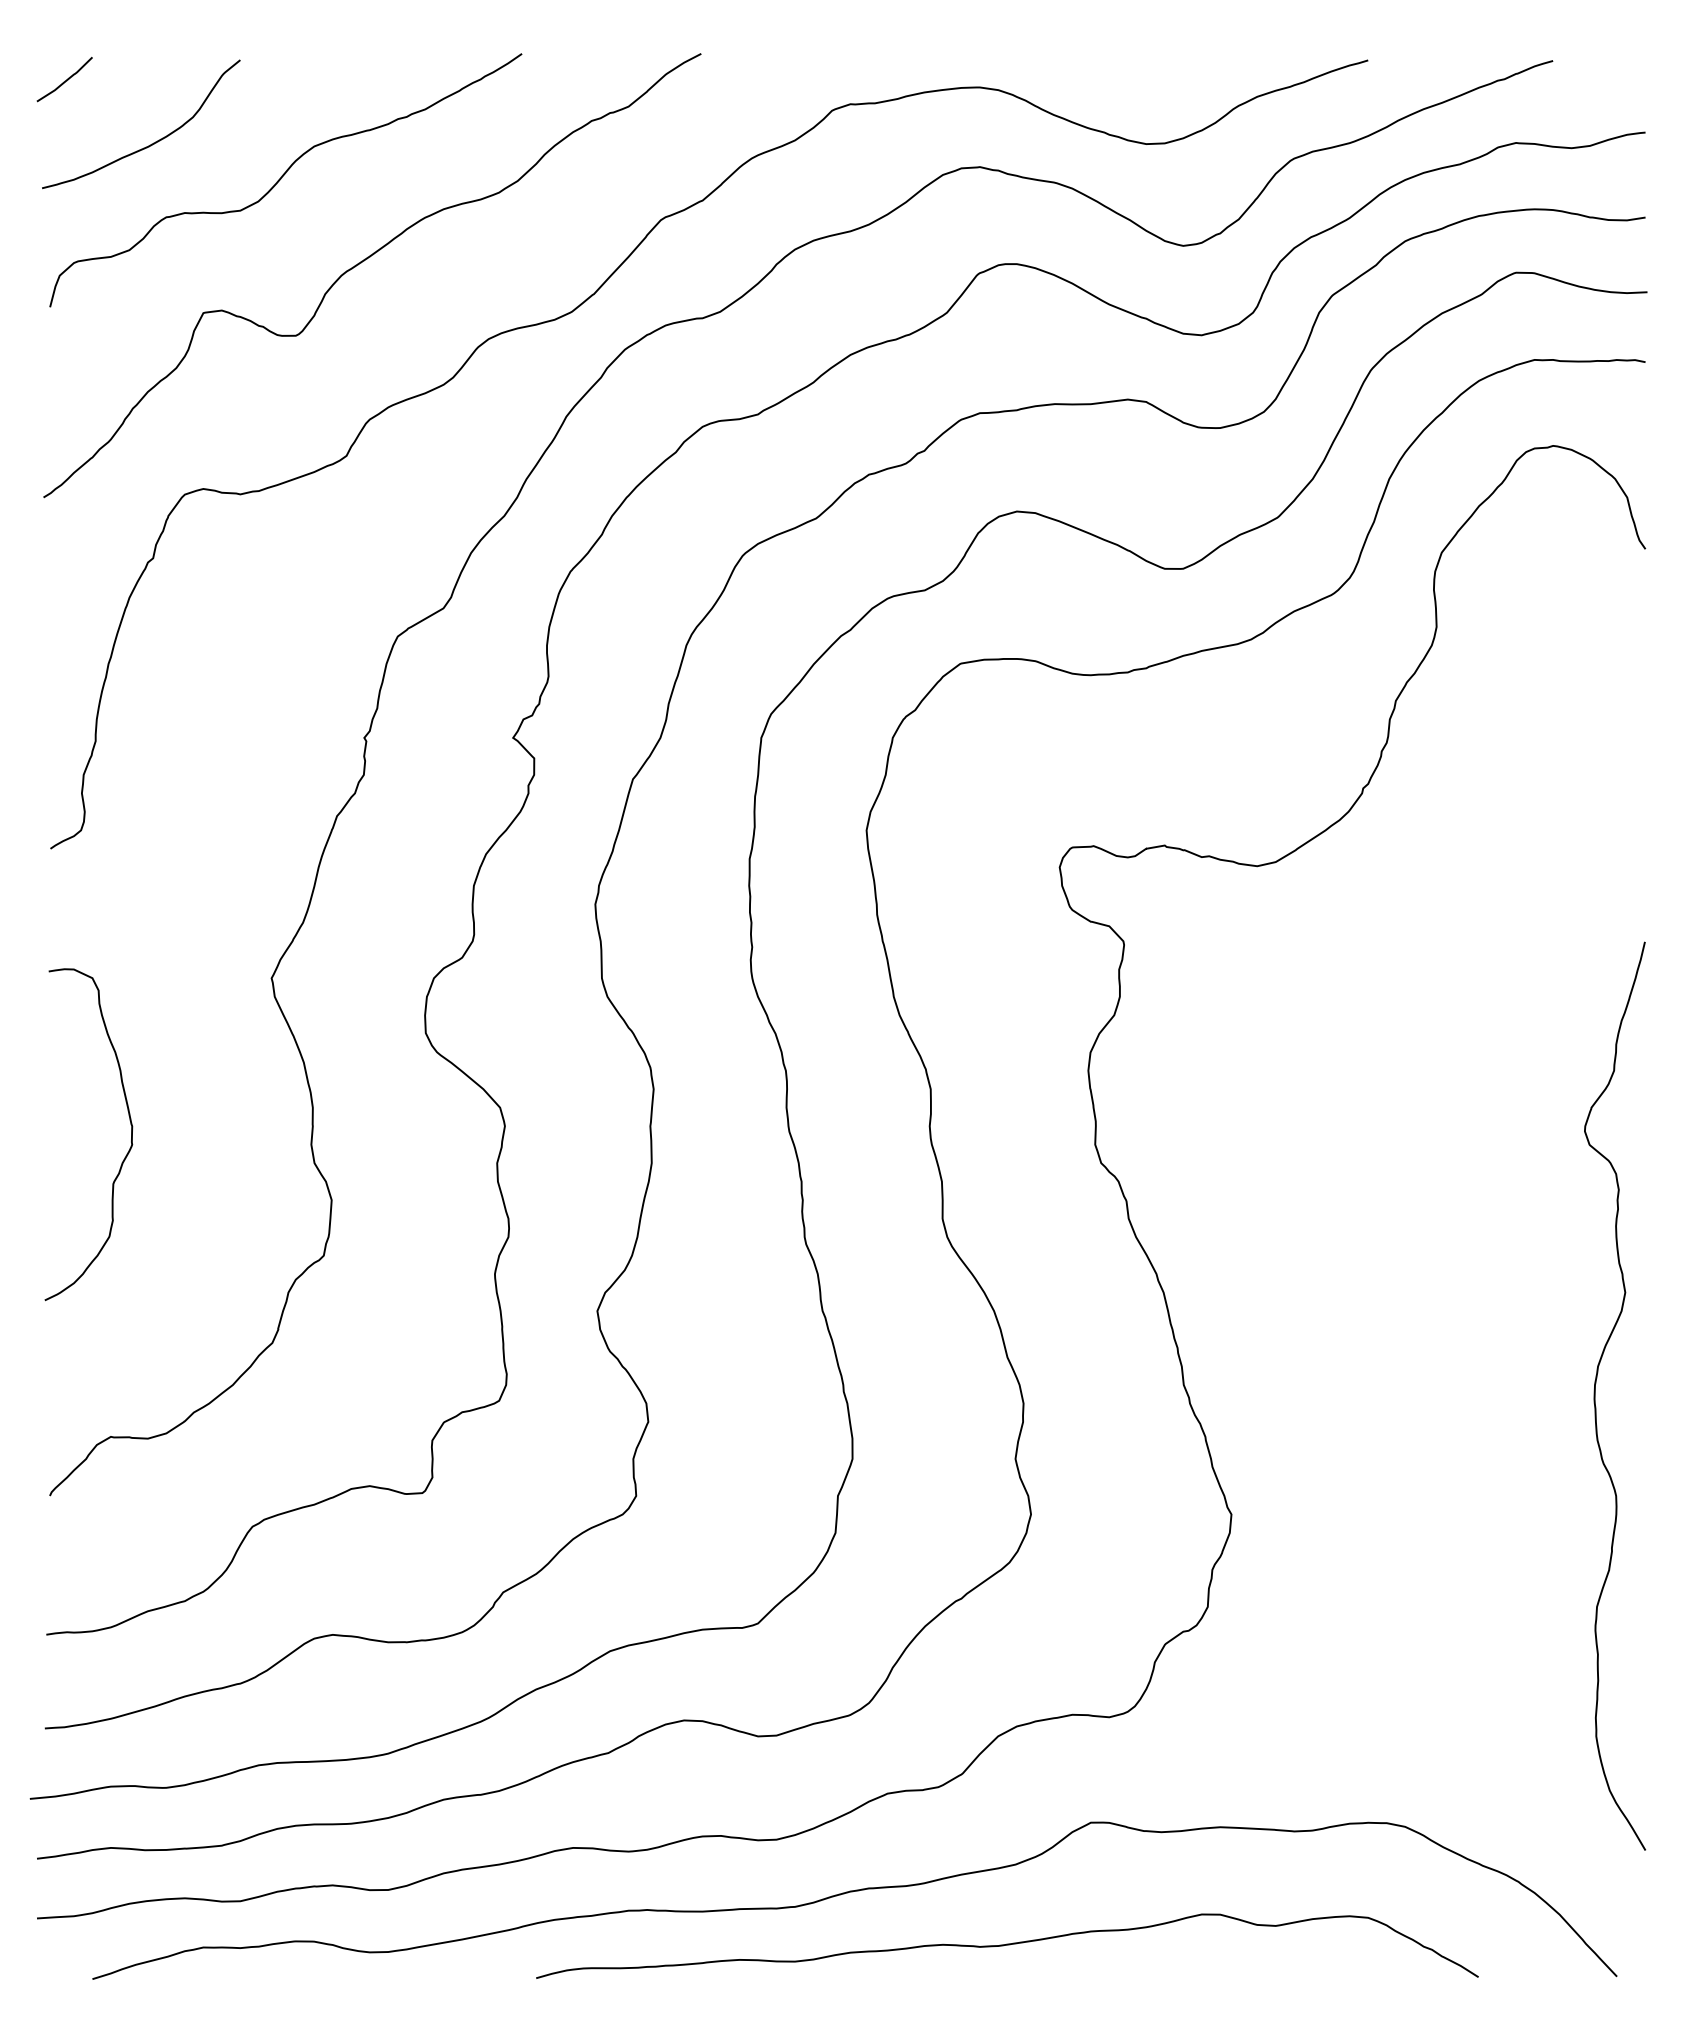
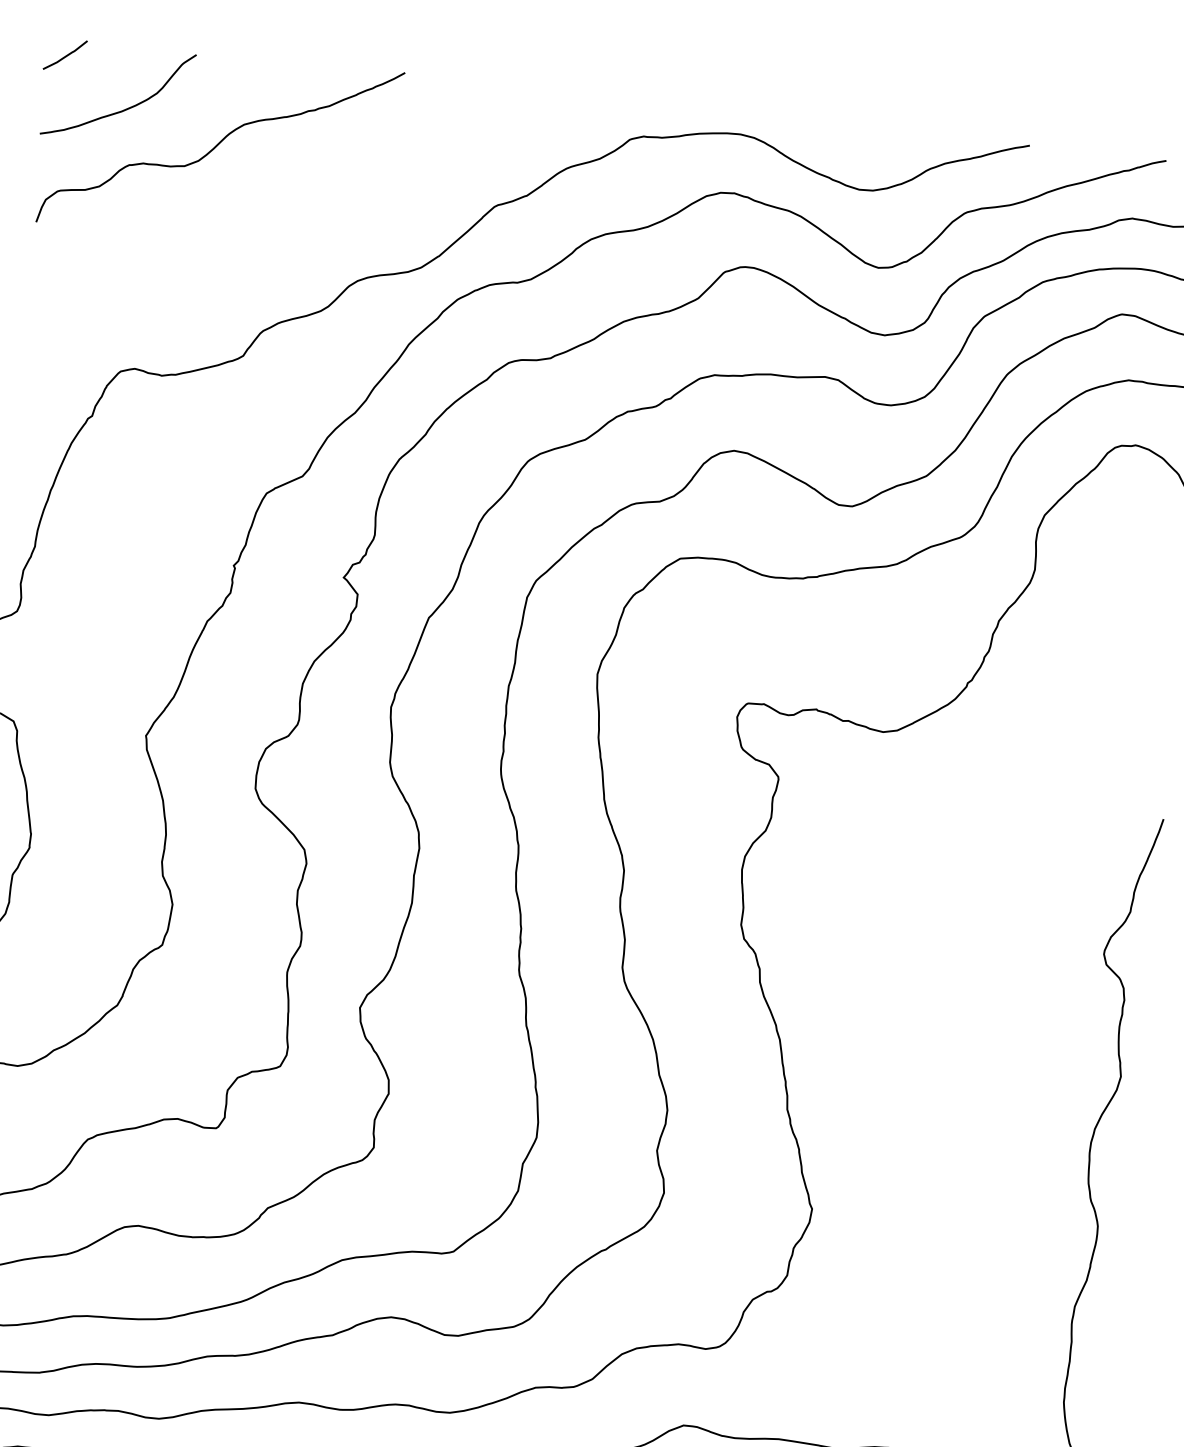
curve: (364, 261) -> (272, 213), removed

